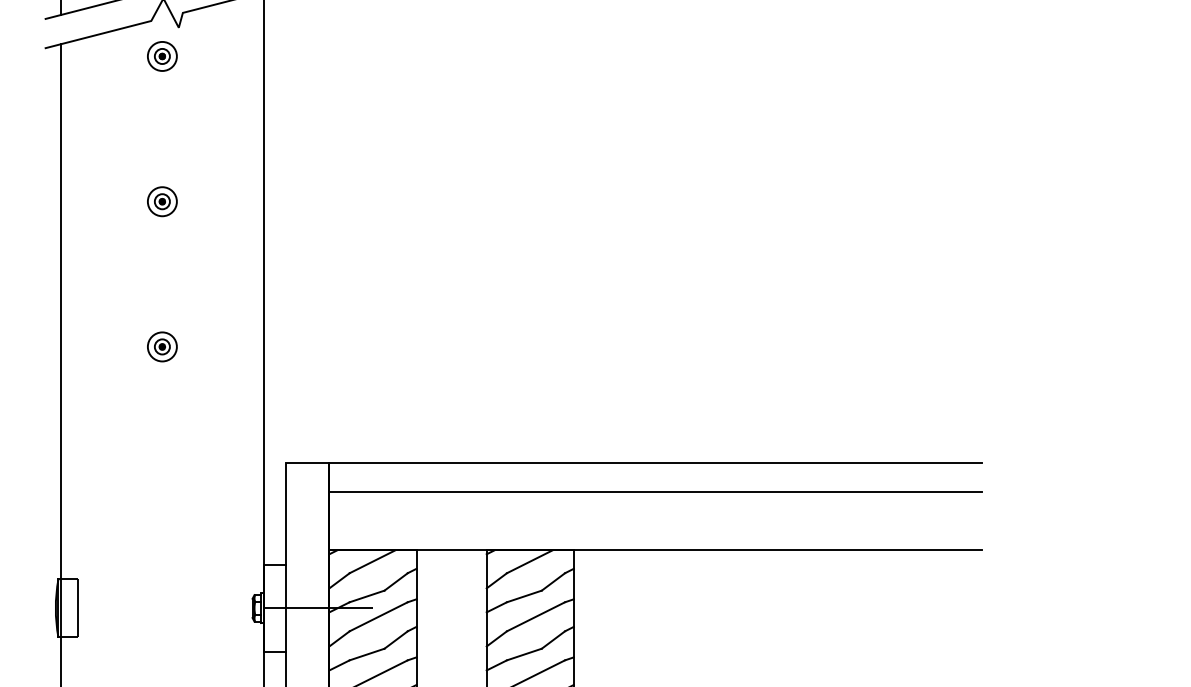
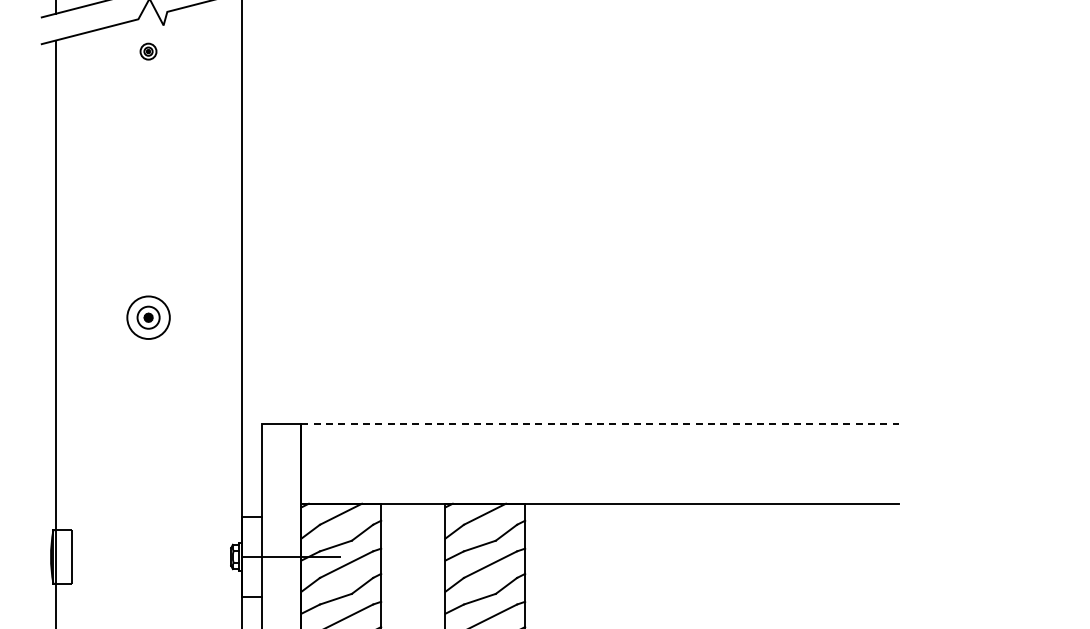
part: (162, 56) -> (148, 51), size x0.6
part: (162, 201) -> (148, 184), removed
part: (162, 346) -> (148, 317), size x1.6
line: (655, 463) -> (599, 424), solid -> dashed
line: (655, 492) -> (599, 450), removed

